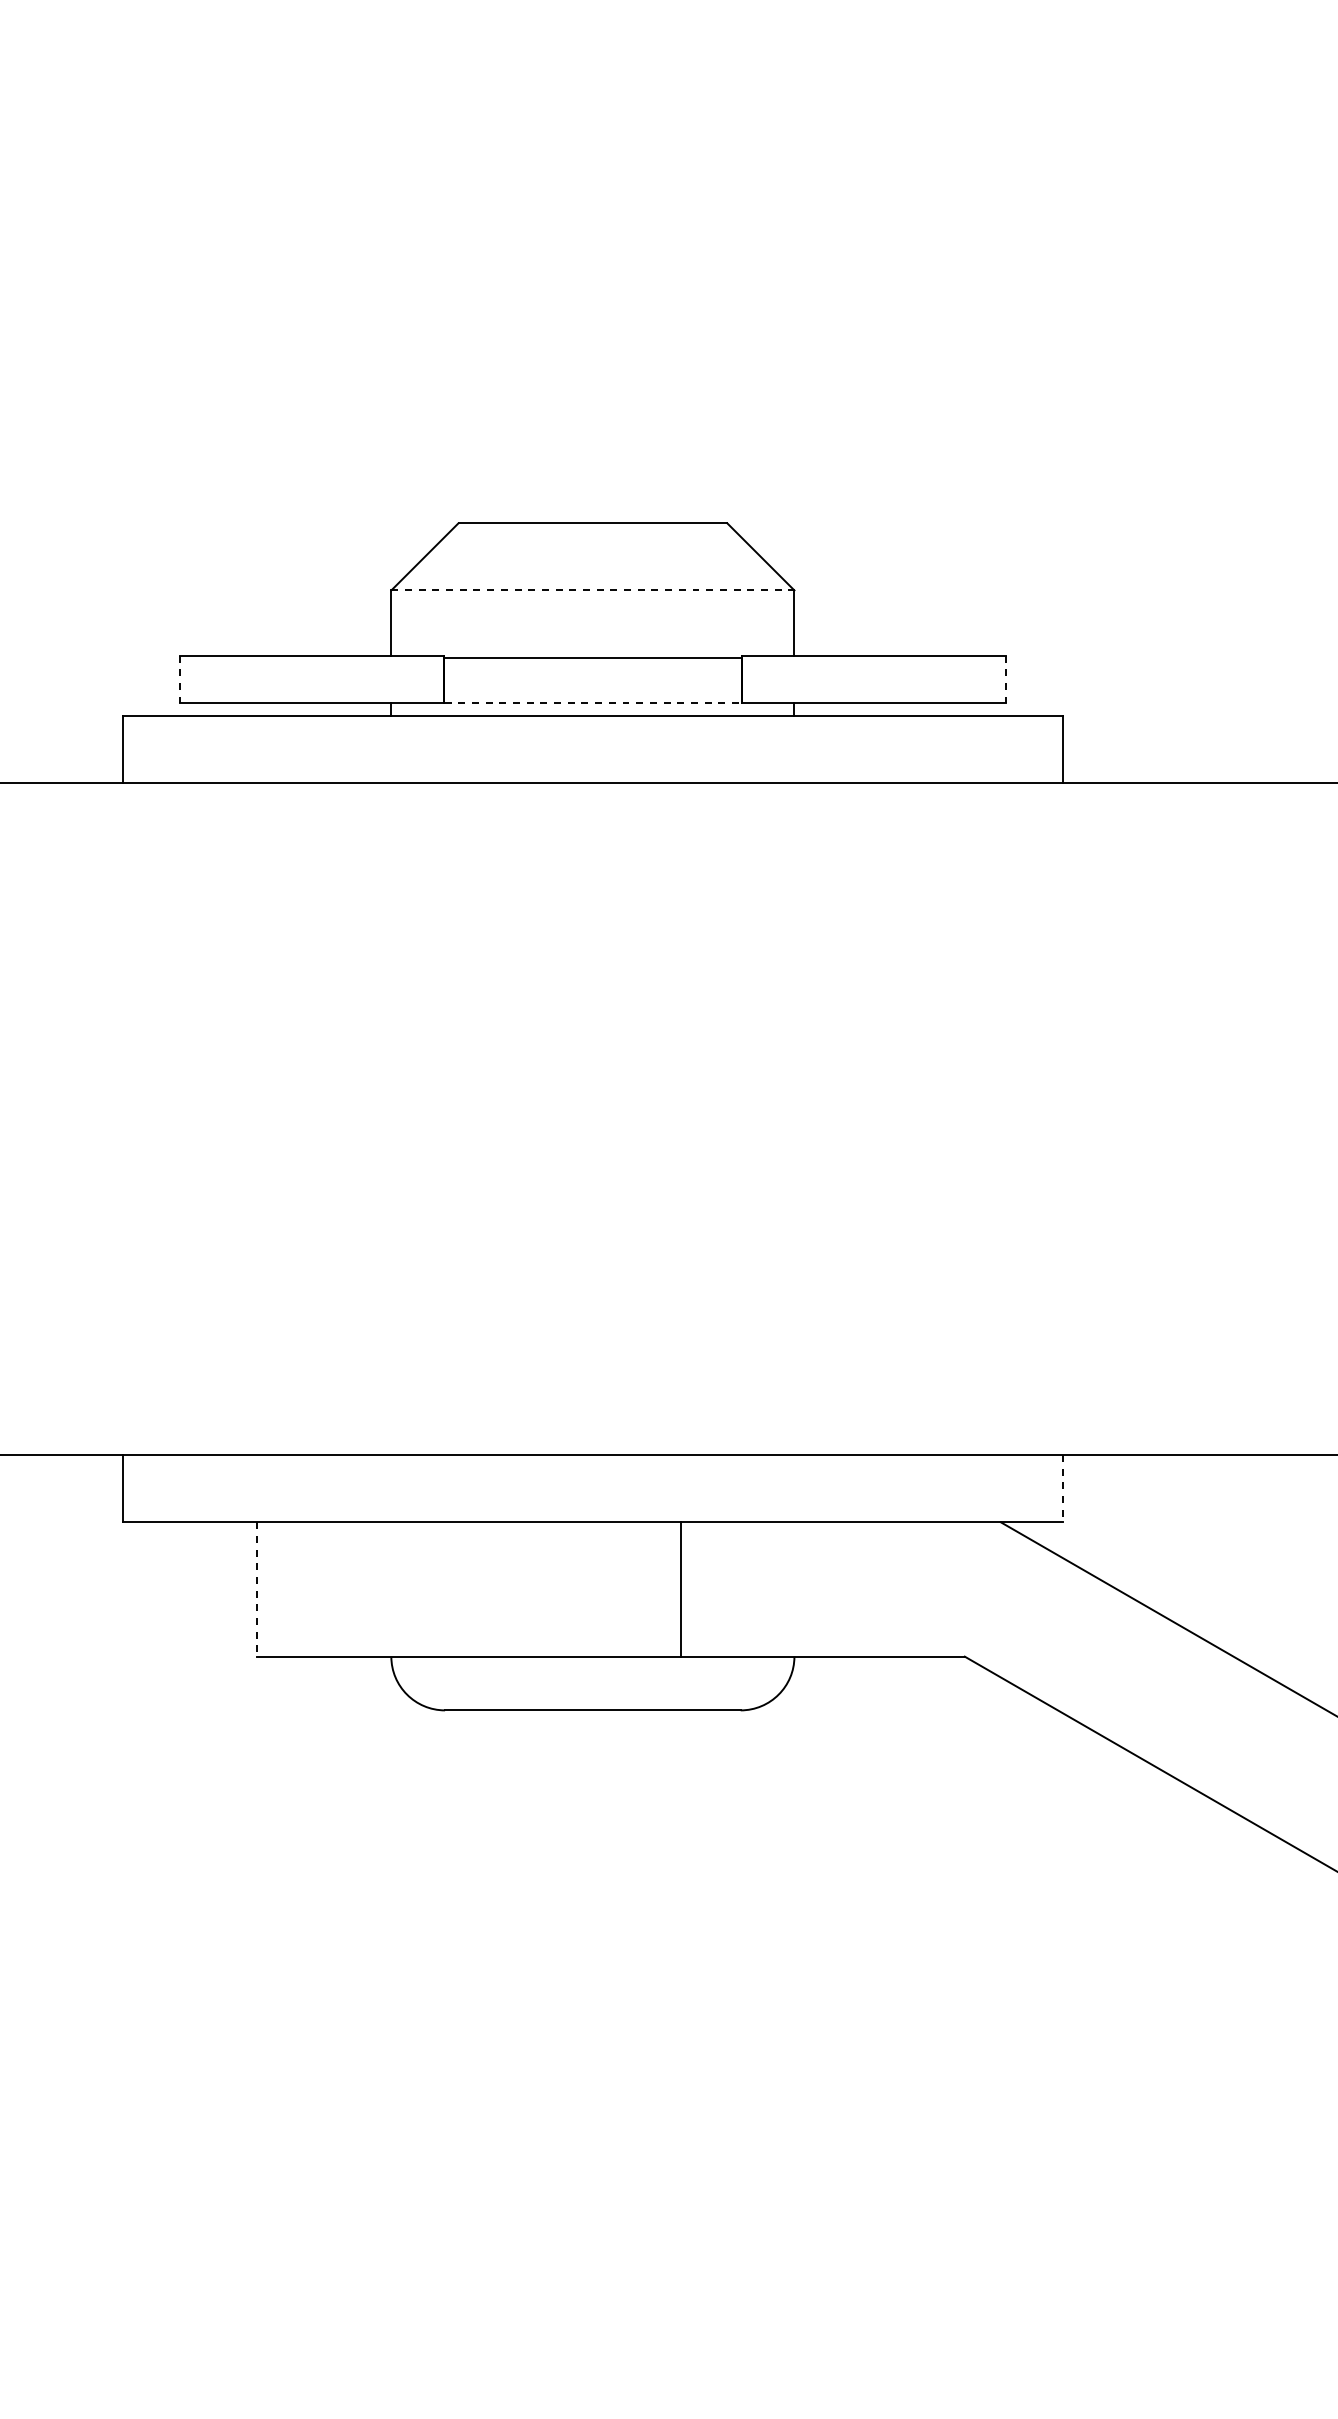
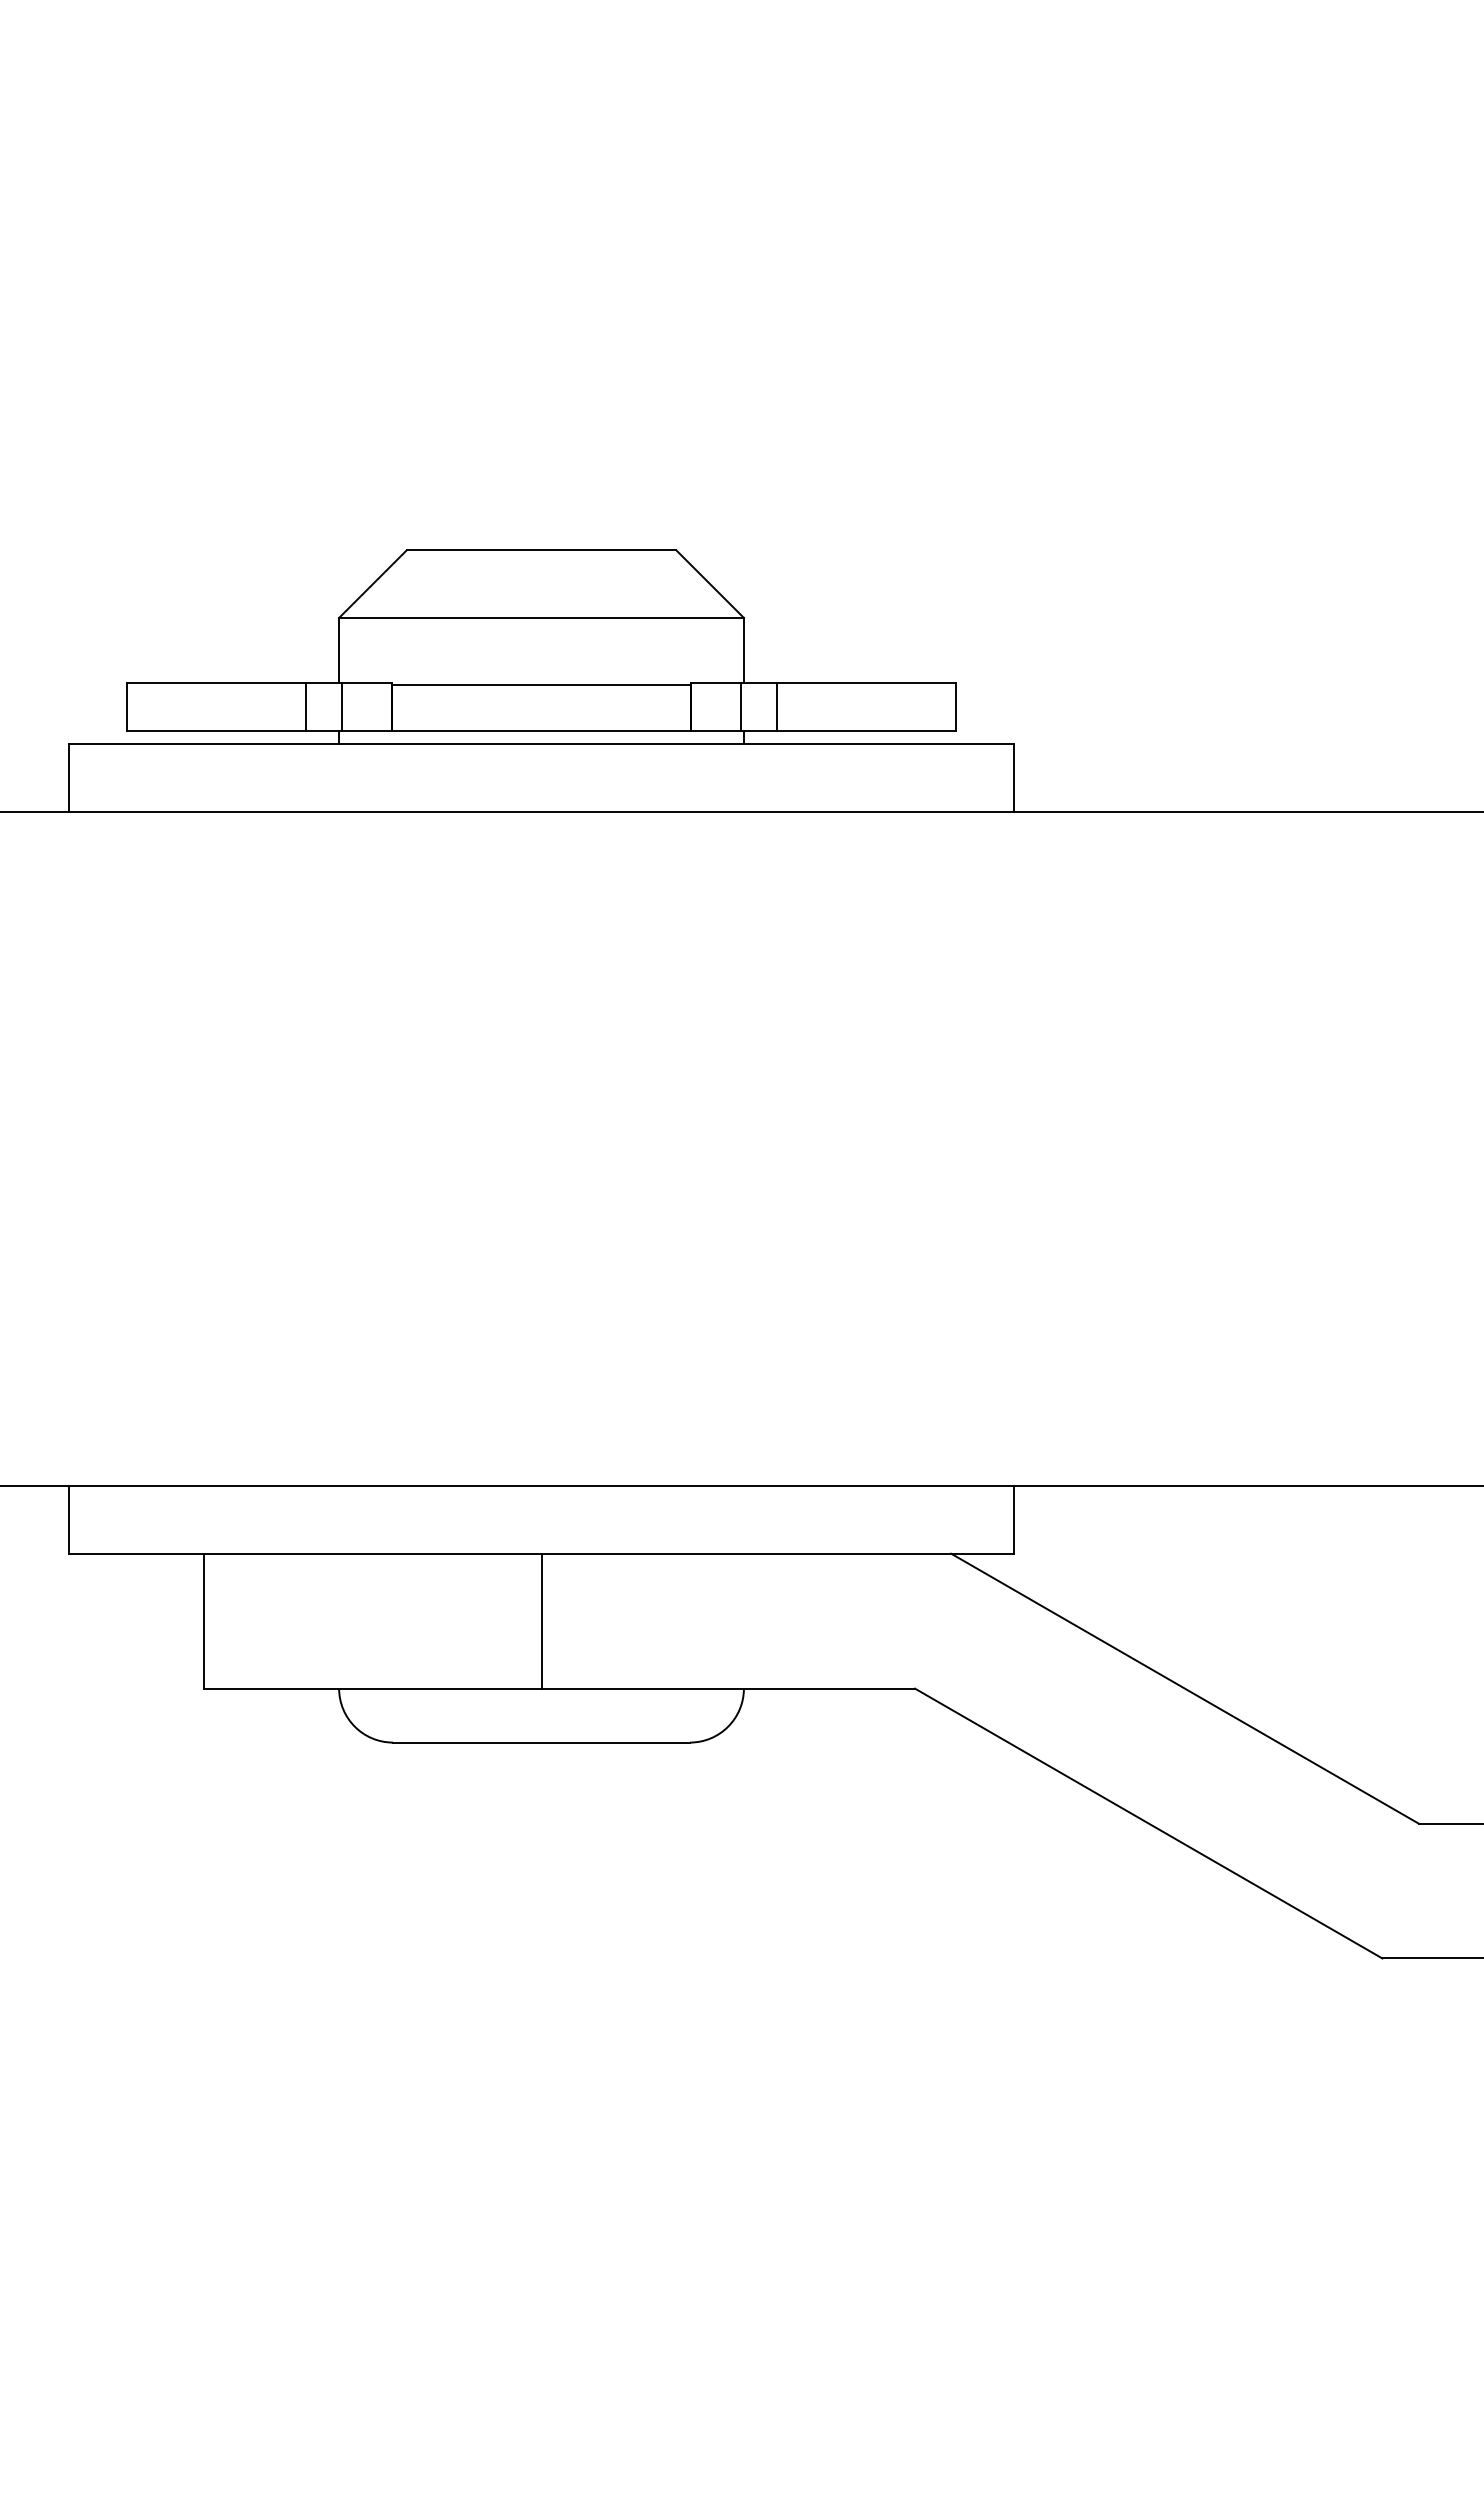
line: (593, 590) -> (542, 617), dashed -> solid
line: (179, 678) -> (126, 706), dashed -> solid
line: (358, 678) -> (306, 706), added
line: (394, 678) -> (342, 706), added
line: (791, 678) -> (740, 706), added
line: (826, 678) -> (776, 706), added
line: (1006, 678) -> (956, 706), dashed -> solid
line: (592, 702) -> (541, 730), dashed -> solid
line: (1062, 1488) -> (1013, 1519), dashed -> solid
line: (680, 1588) -> (541, 1620), moved
line: (257, 1589) -> (204, 1621), dashed -> solid

